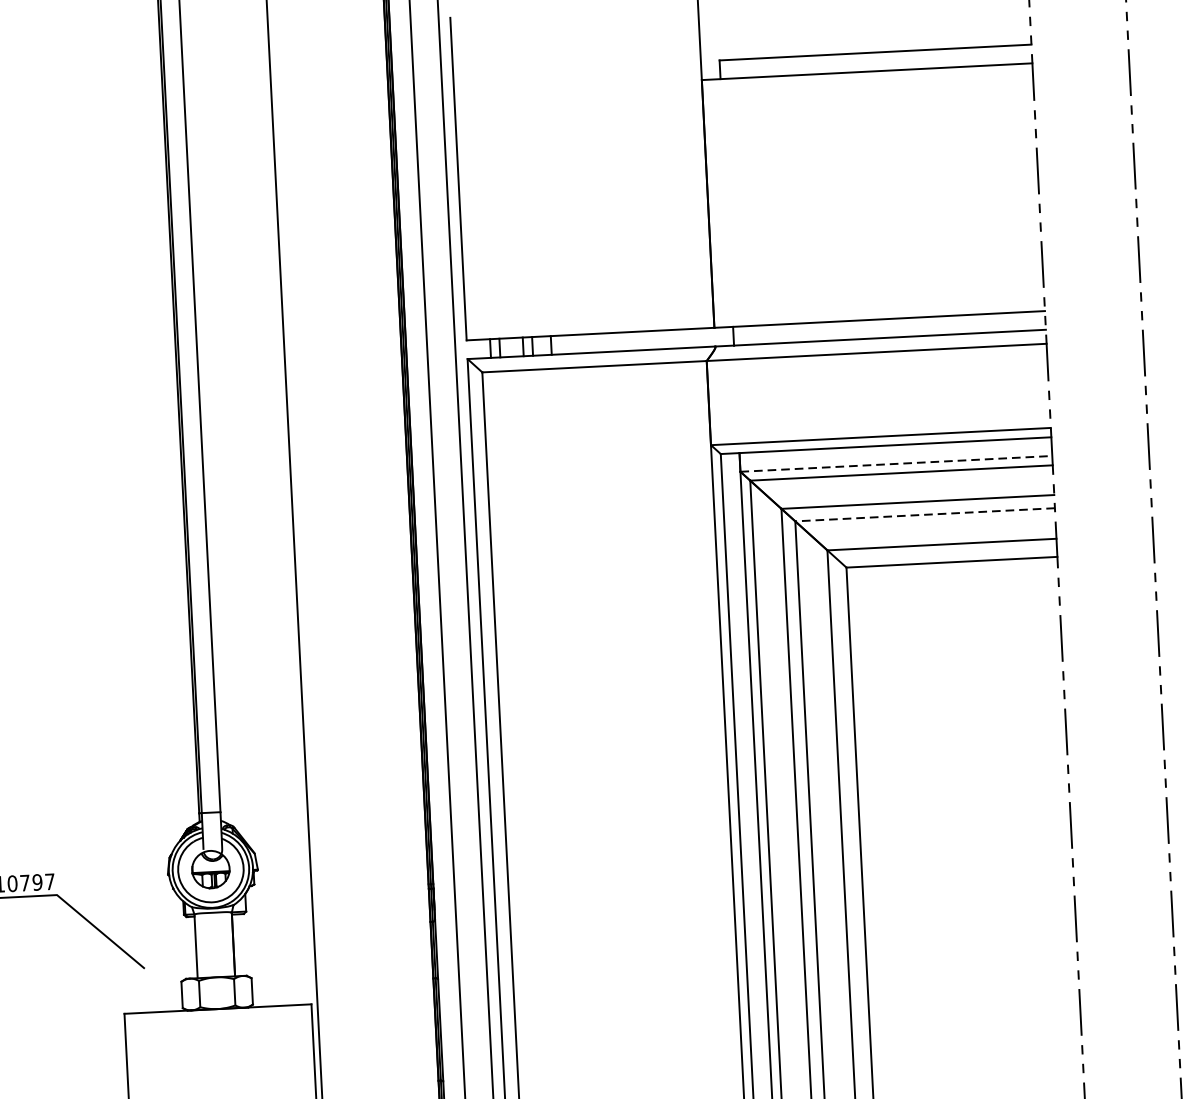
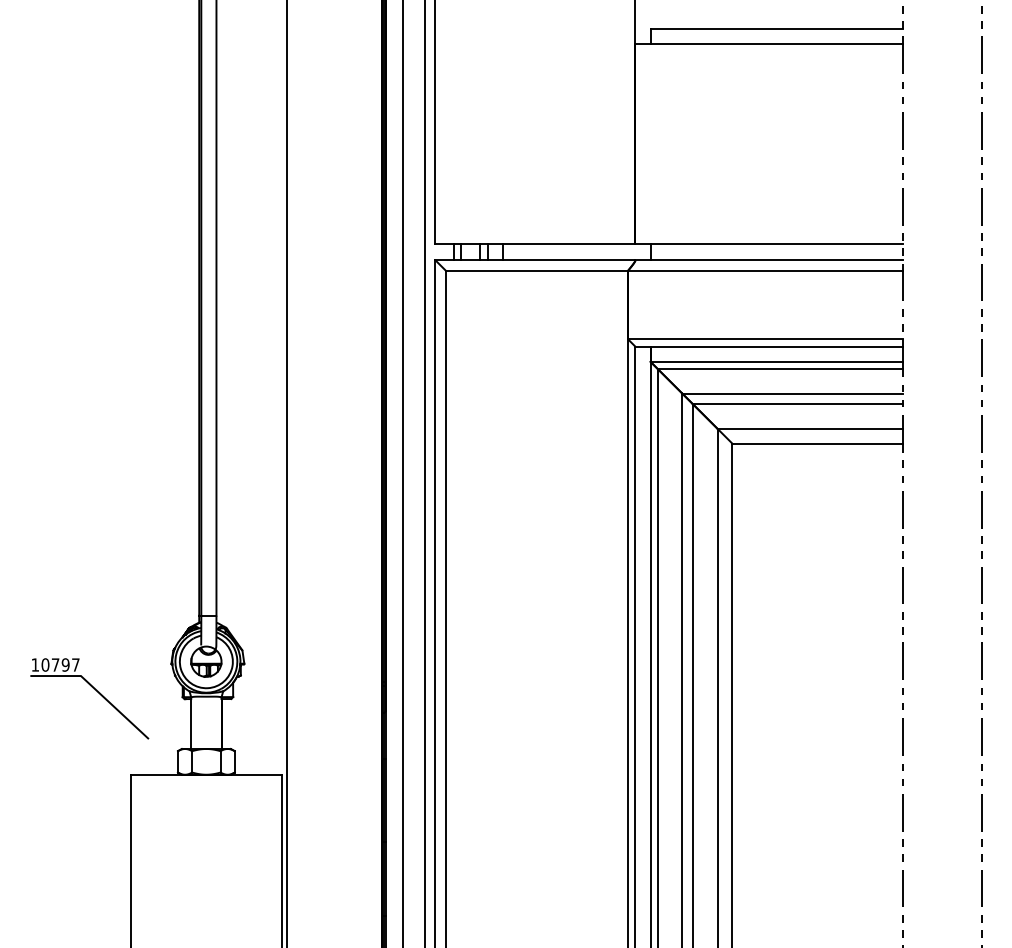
line: (896, 463) -> (777, 361), dashed -> solid
line: (924, 515) -> (797, 404), dashed -> solid

